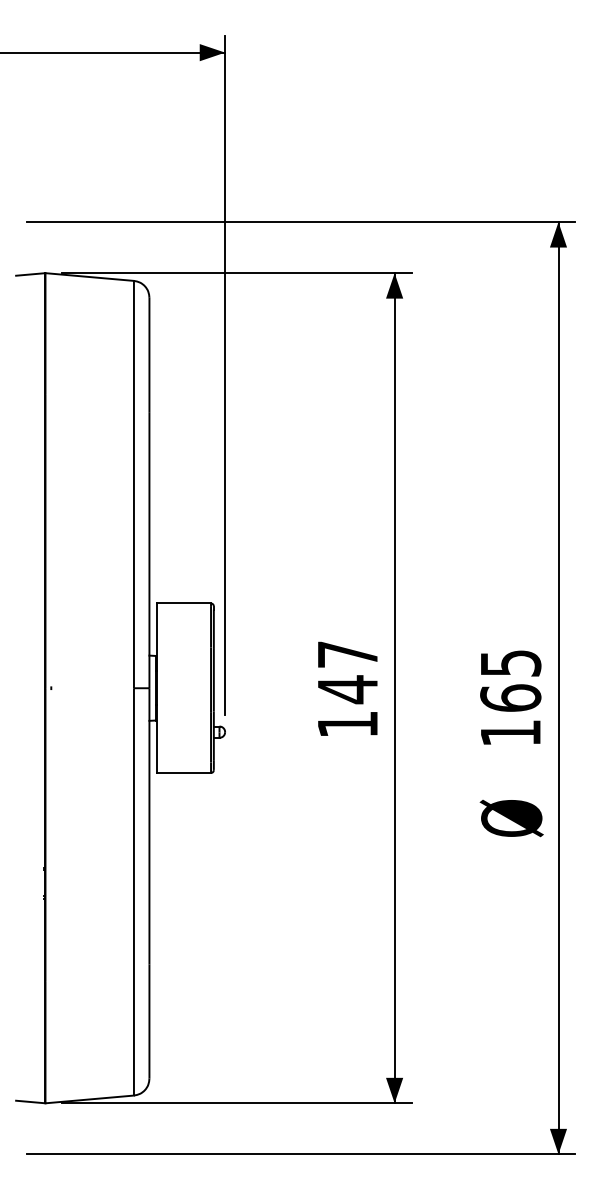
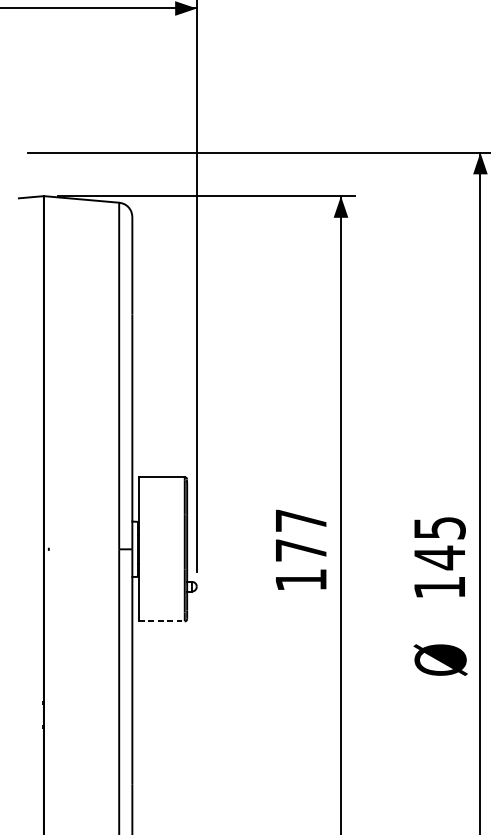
text: (347, 689) -> (300, 550), 147 -> 177
text: (510, 697) -> (439, 557), 165 -> 145
line: (184, 772) -> (162, 621), solid -> dashed

